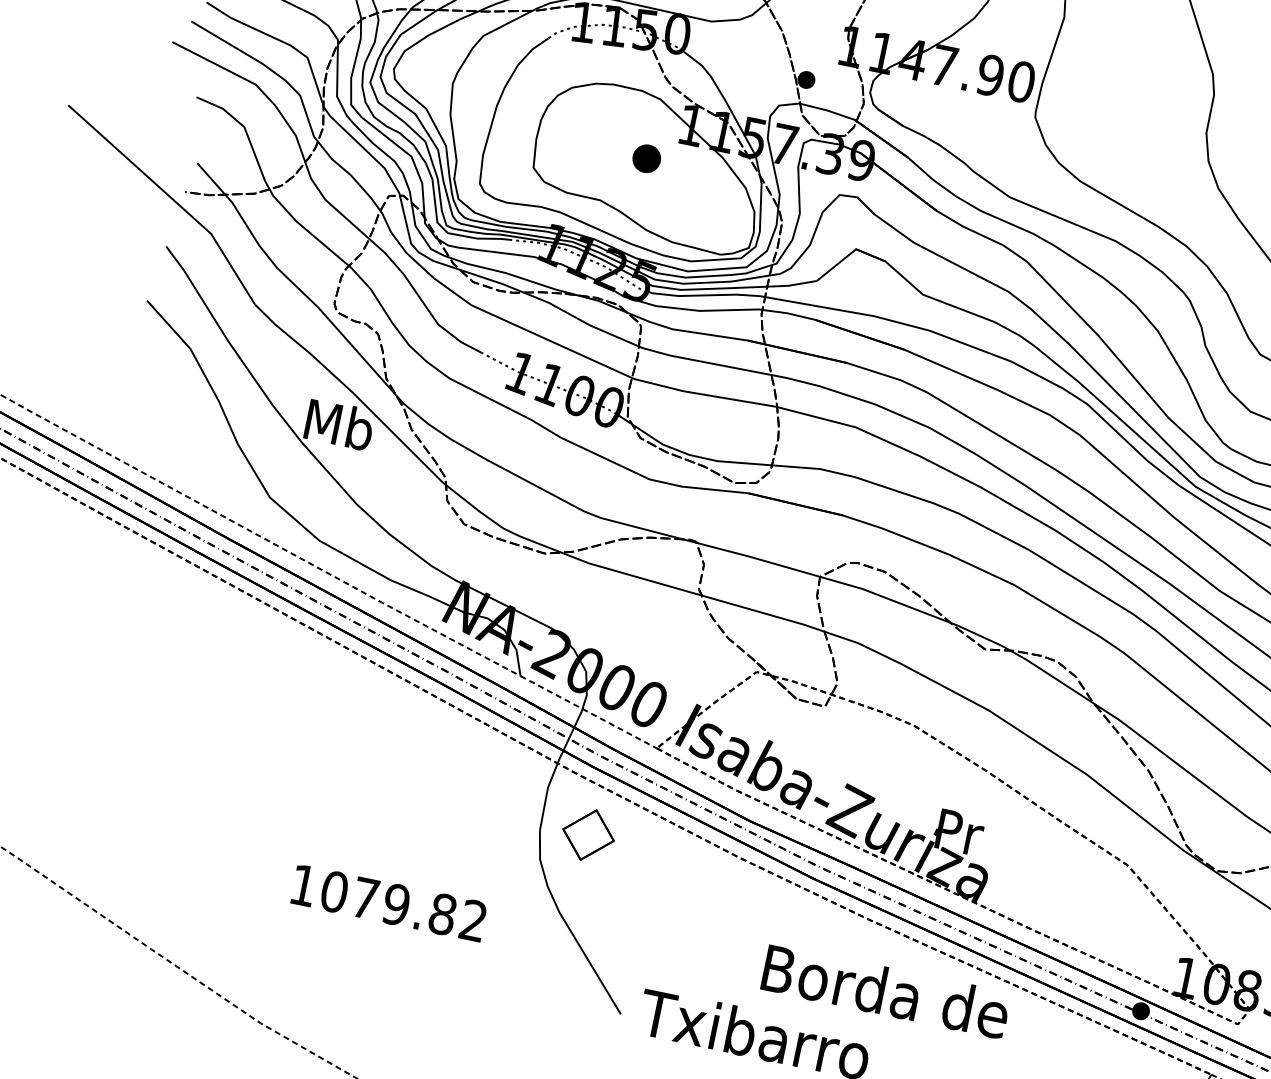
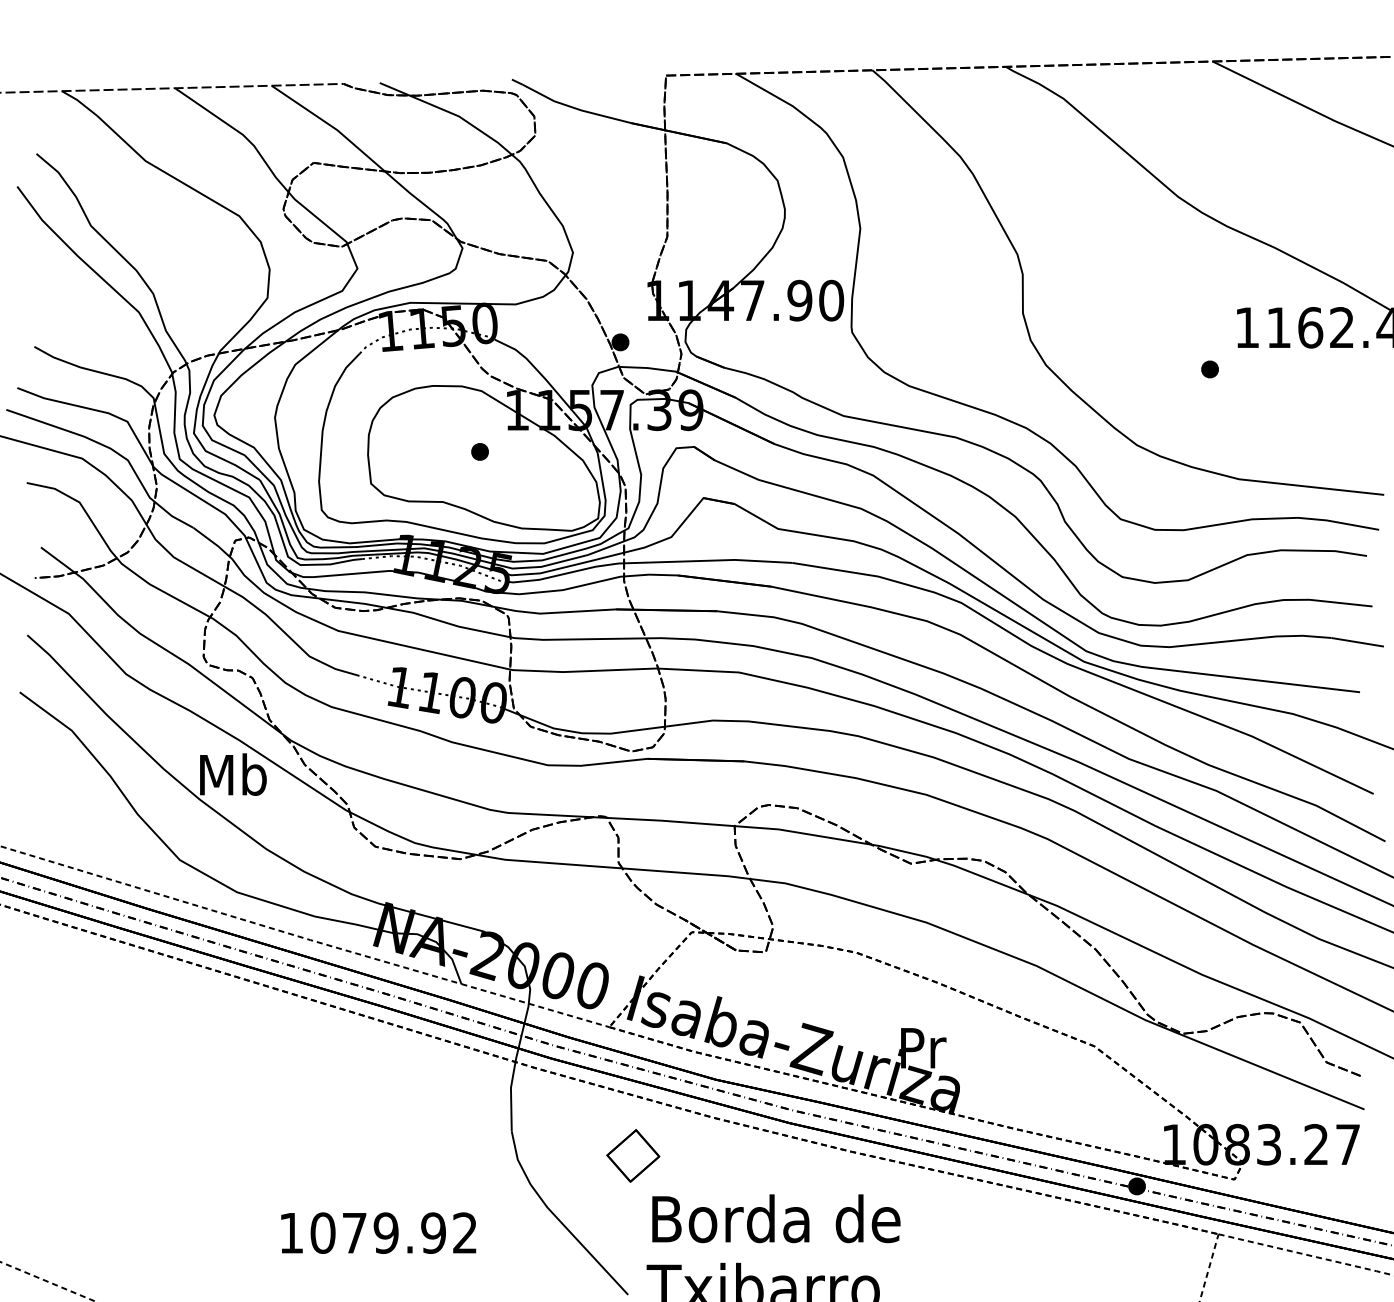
part: (646, 158) -> (479, 451), size x0.62
part: (588, 834) -> (633, 1155), moved
text: (442, 913) -> (433, 1232), 1079.82 -> 1079.92
text: (886, 991) -> (776, 1218), moved

